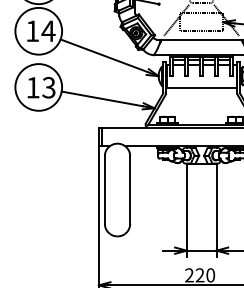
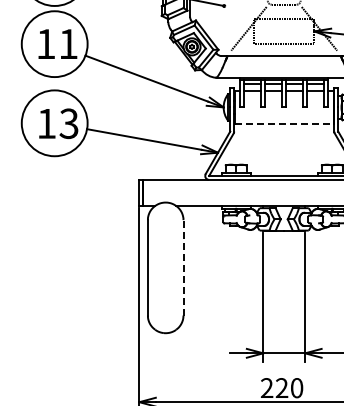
text: (48, 30) -> (68, 43), 14 -> 11
line: (201, 87) -> (284, 123), solid -> dashed
line: (130, 189) -> (183, 267), solid -> dashed

